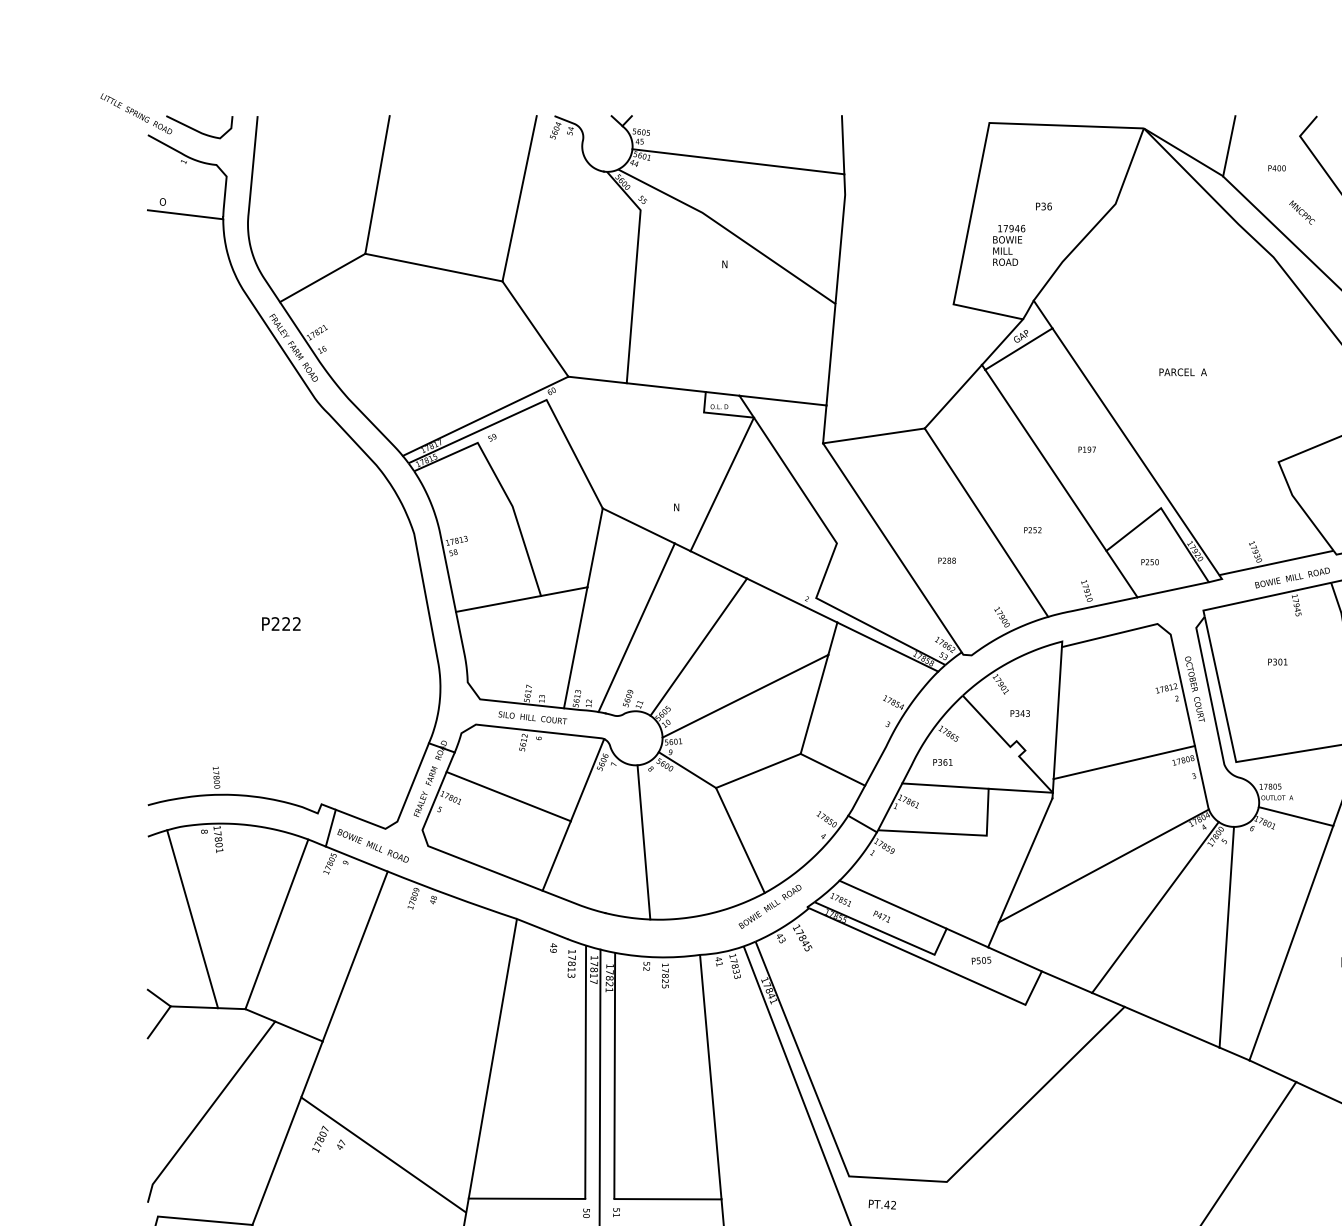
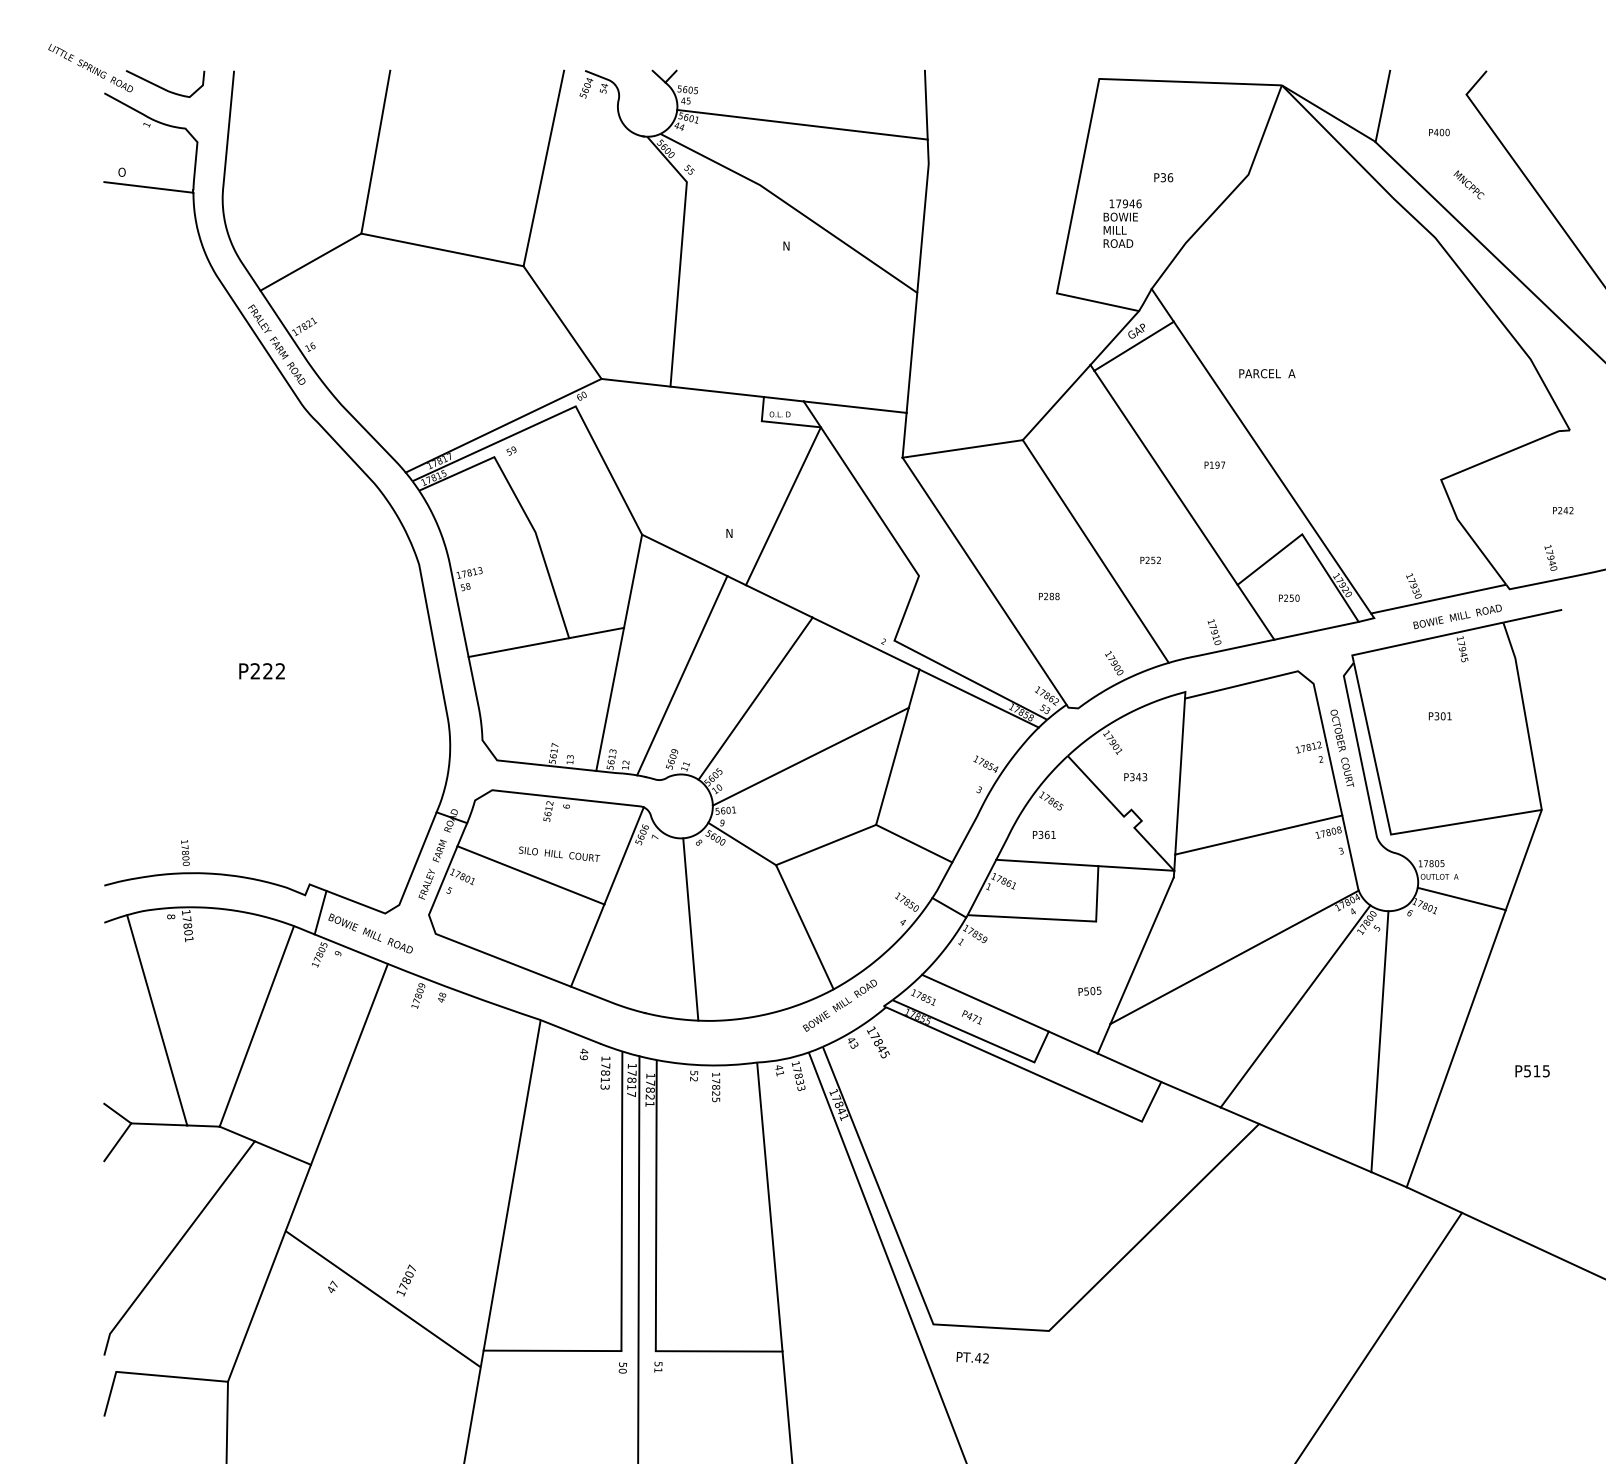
text: (1183, 372) -> (1267, 373), moved
text: (532, 717) -> (559, 853), moved
text: (981, 959) -> (1089, 990), moved
text: (319, 1139) -> (405, 1280), moved

